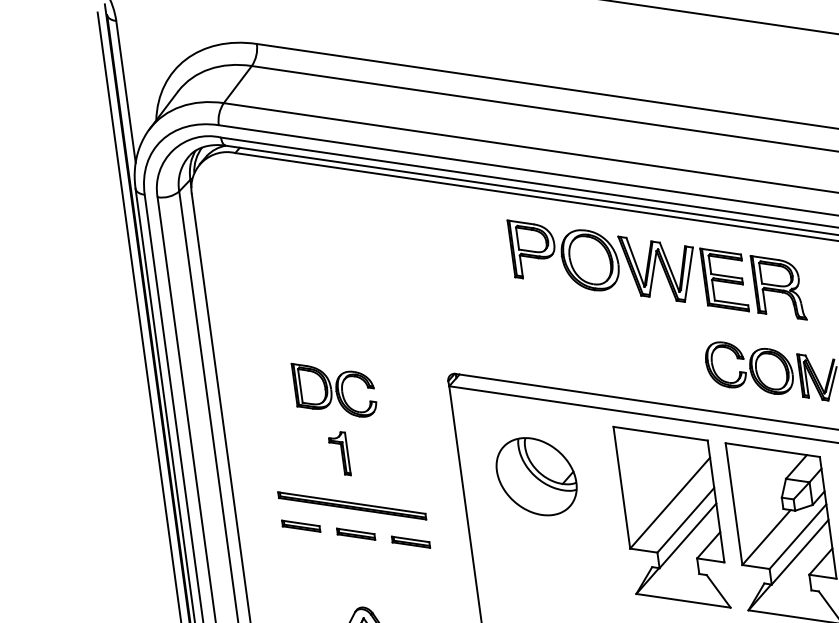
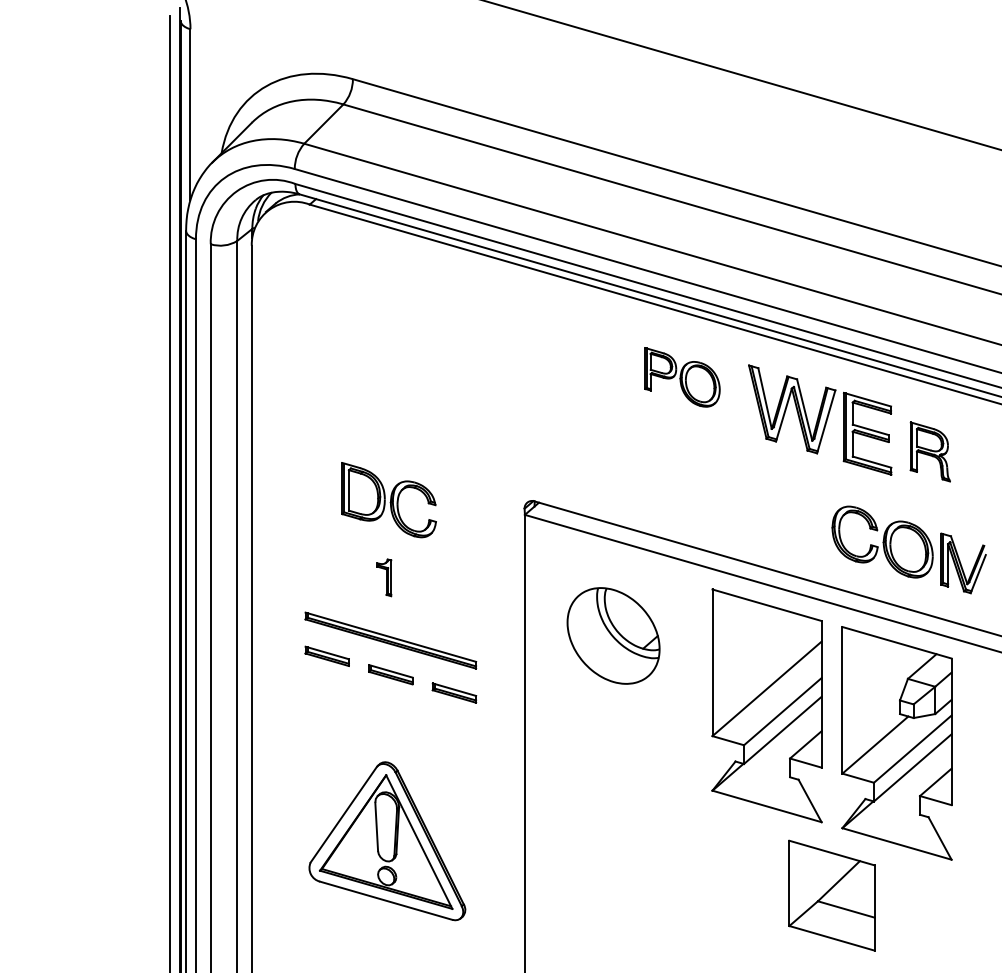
part: (564, 254) -> (682, 377), size x0.6
part: (778, 287) -> (930, 451), size x0.7
part: (339, 454) -> (384, 577), size x0.7

